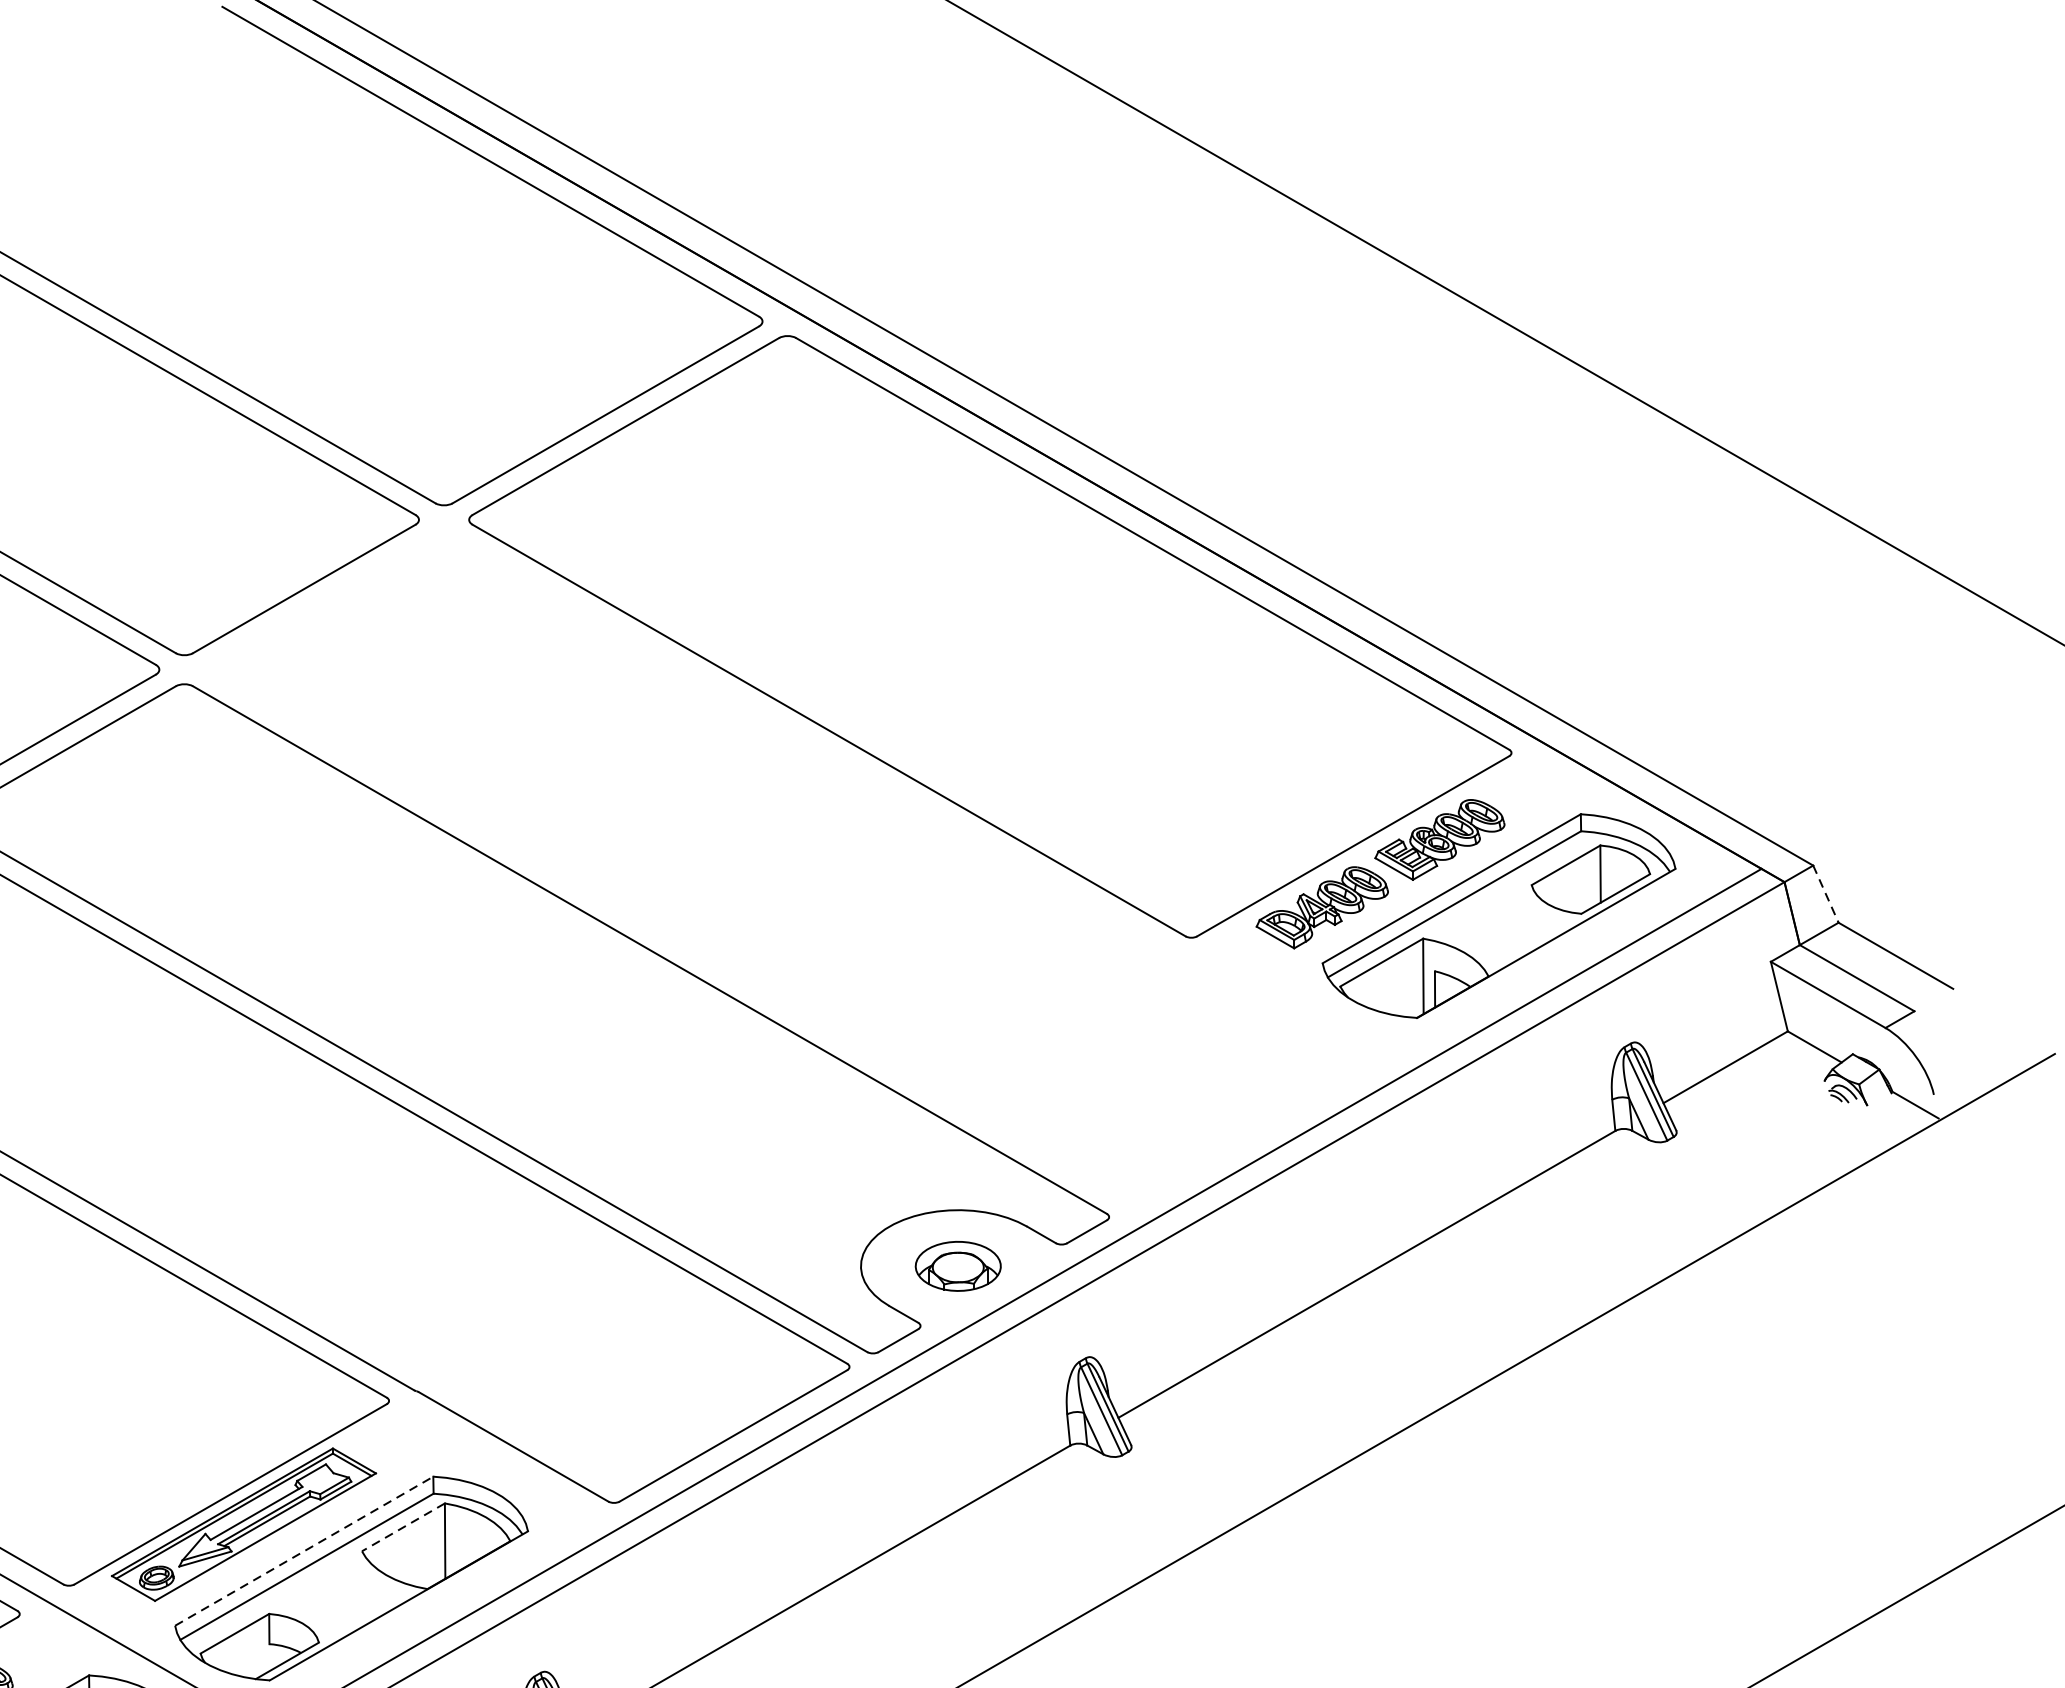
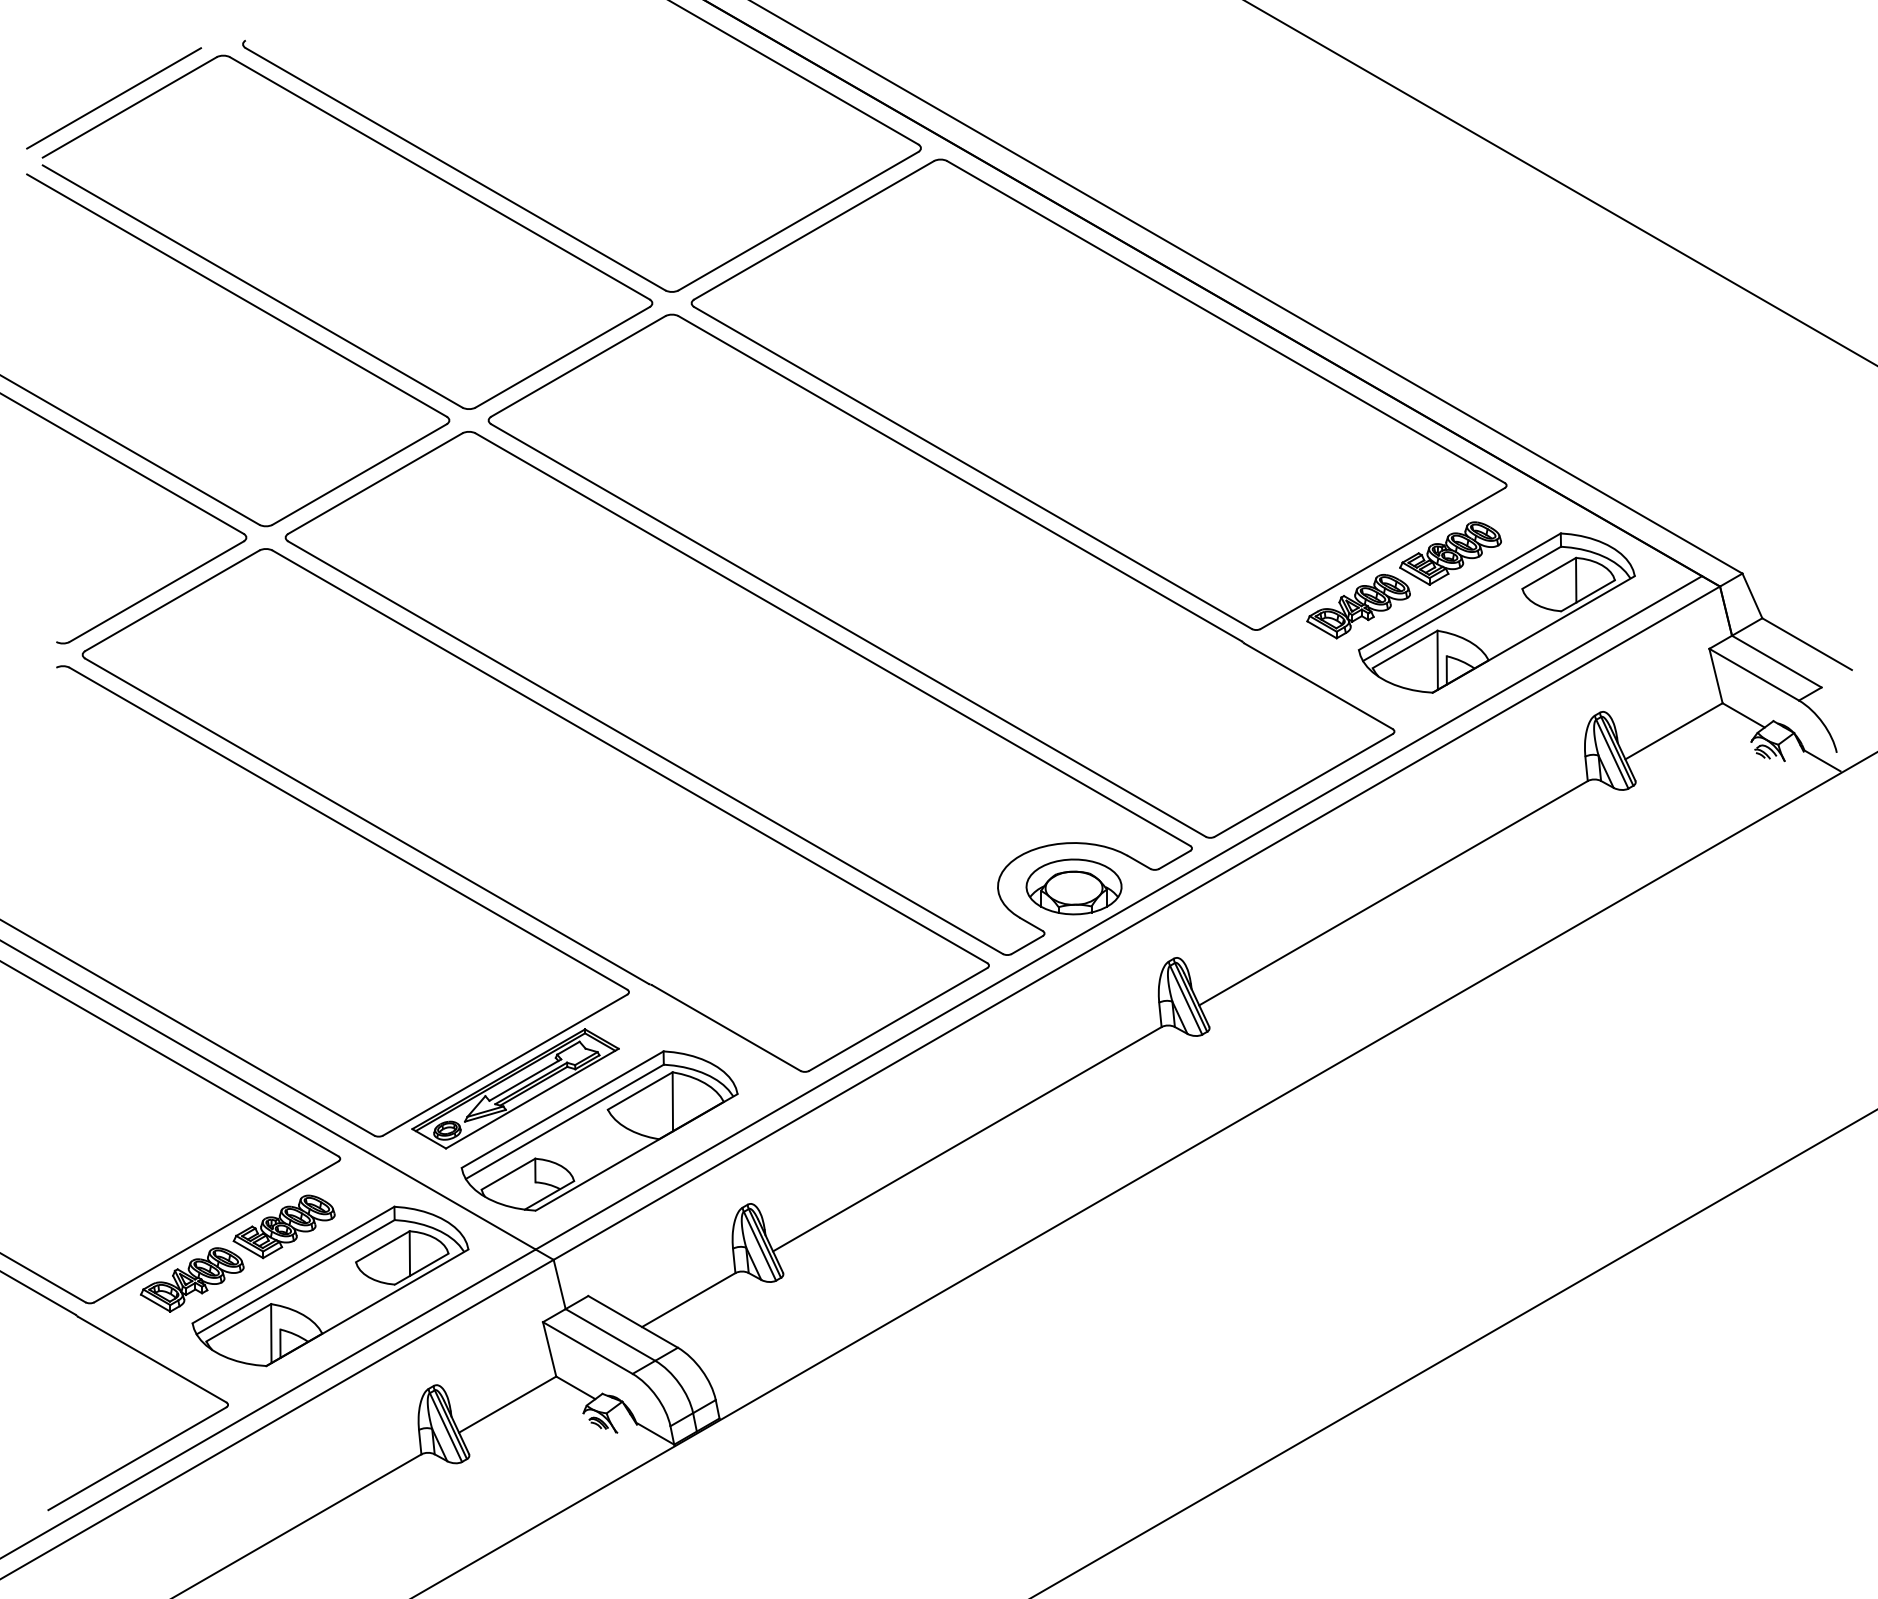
part: (788, 868) -> (941, 575), added
line: (1826, 894) -> (1752, 596), dashed -> solid
part: (957, 1265) -> (1073, 886), size x1.43
line: (402, 1527) -> (639, 1091), dashed -> solid
line: (304, 1551) -> (562, 1109), dashed -> solid

